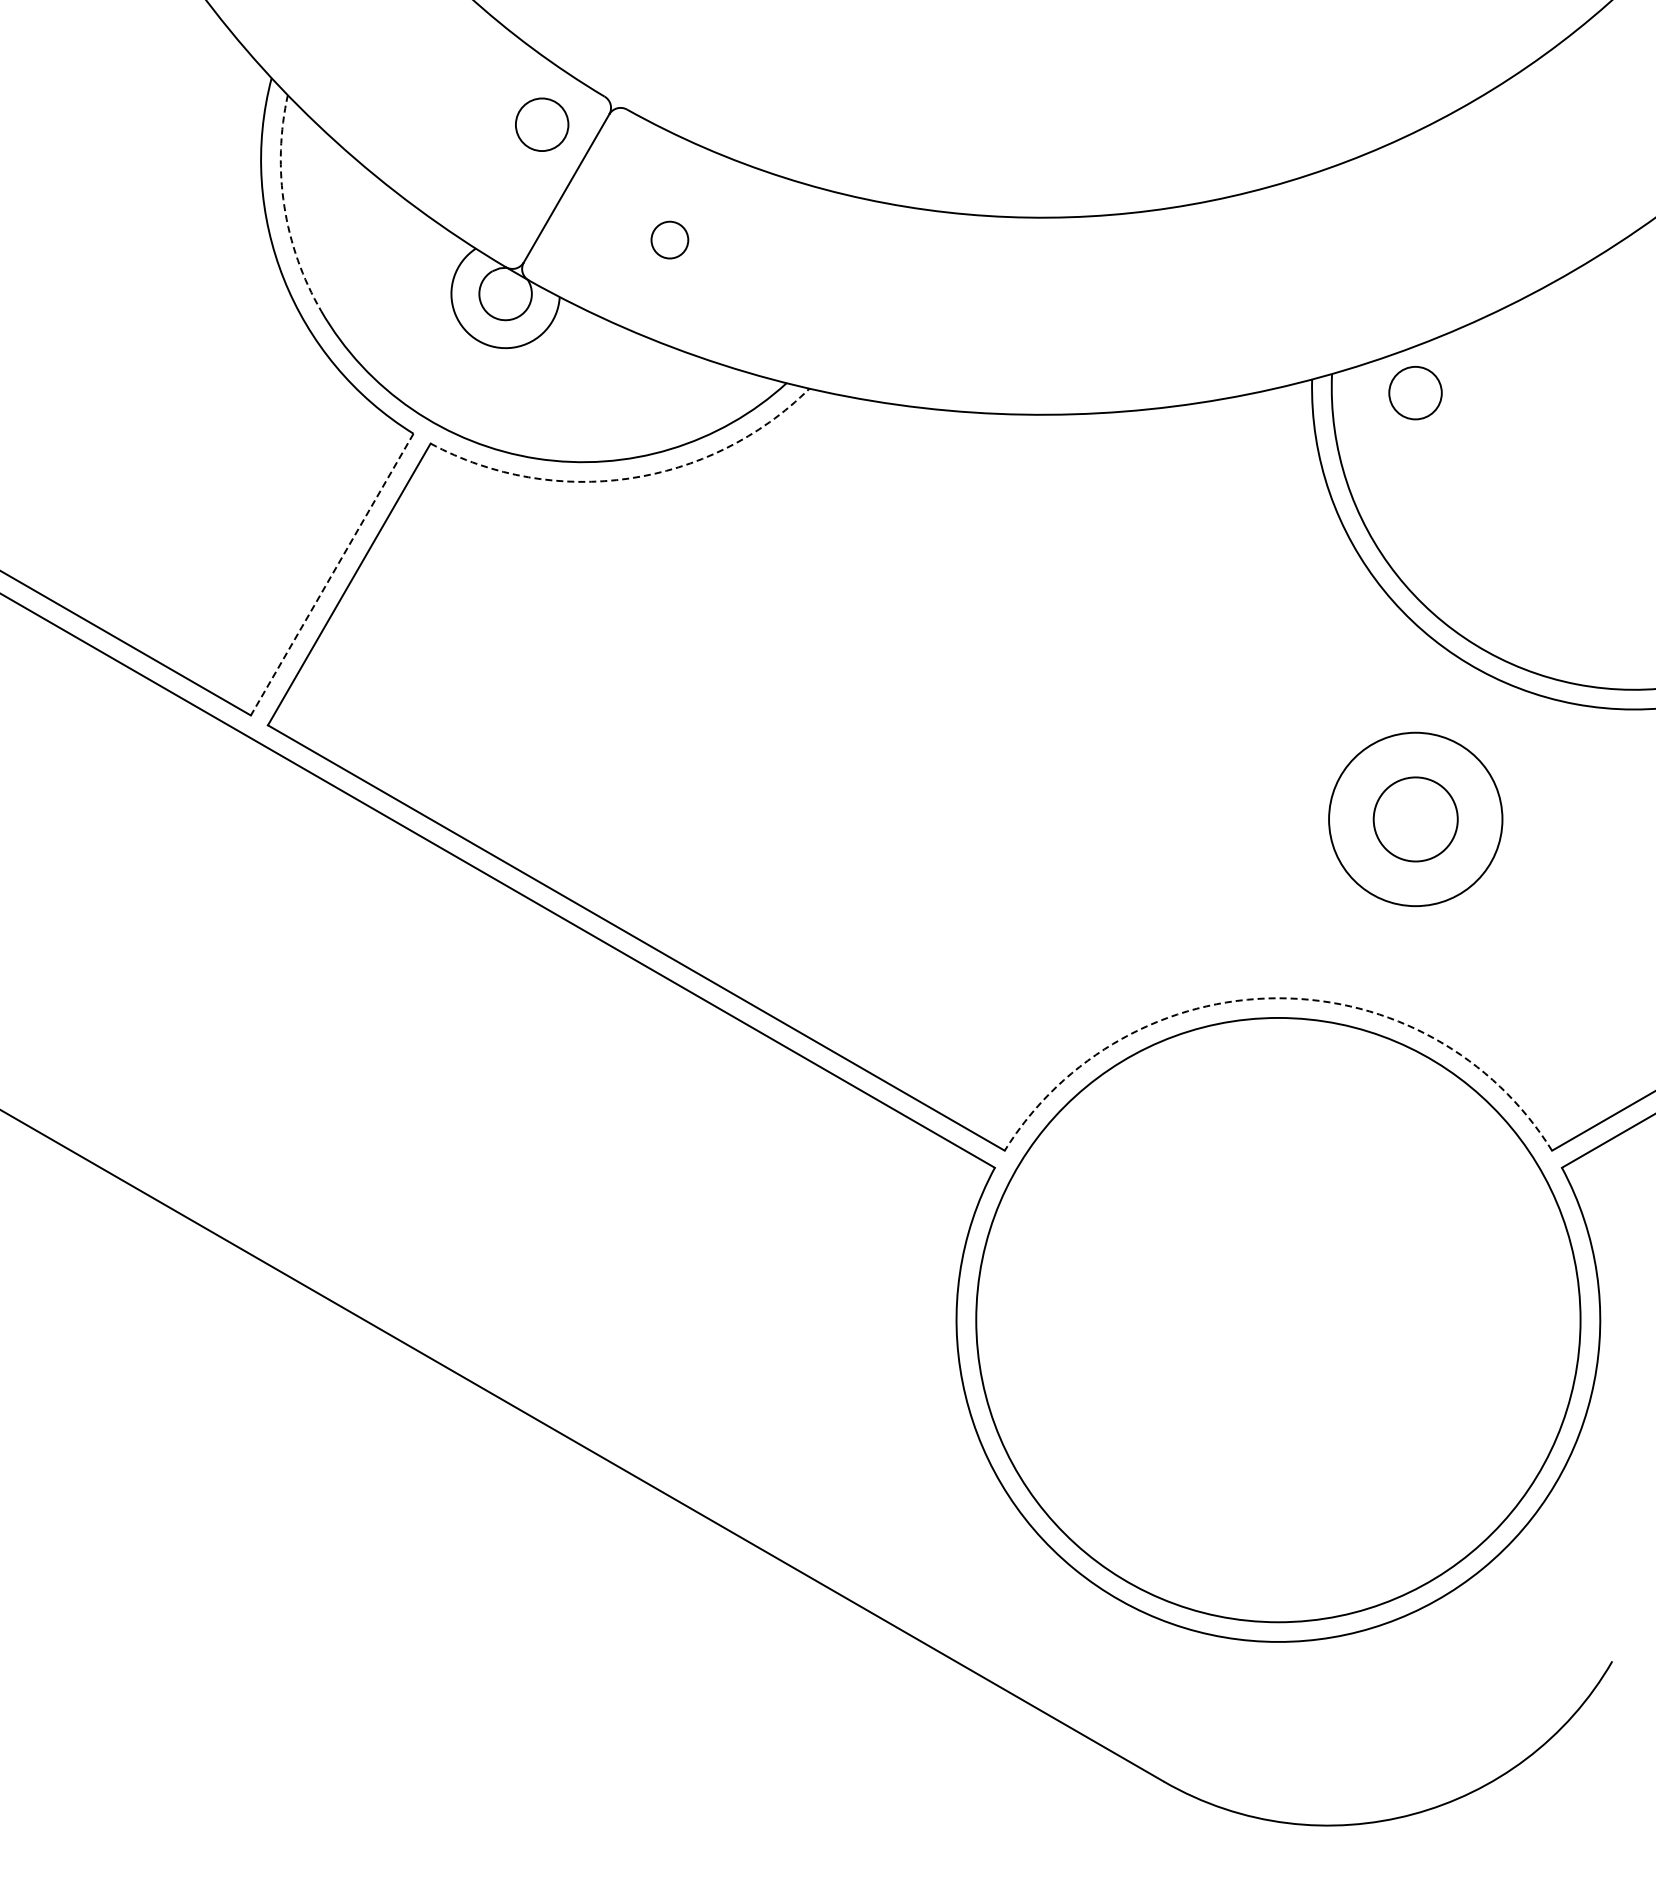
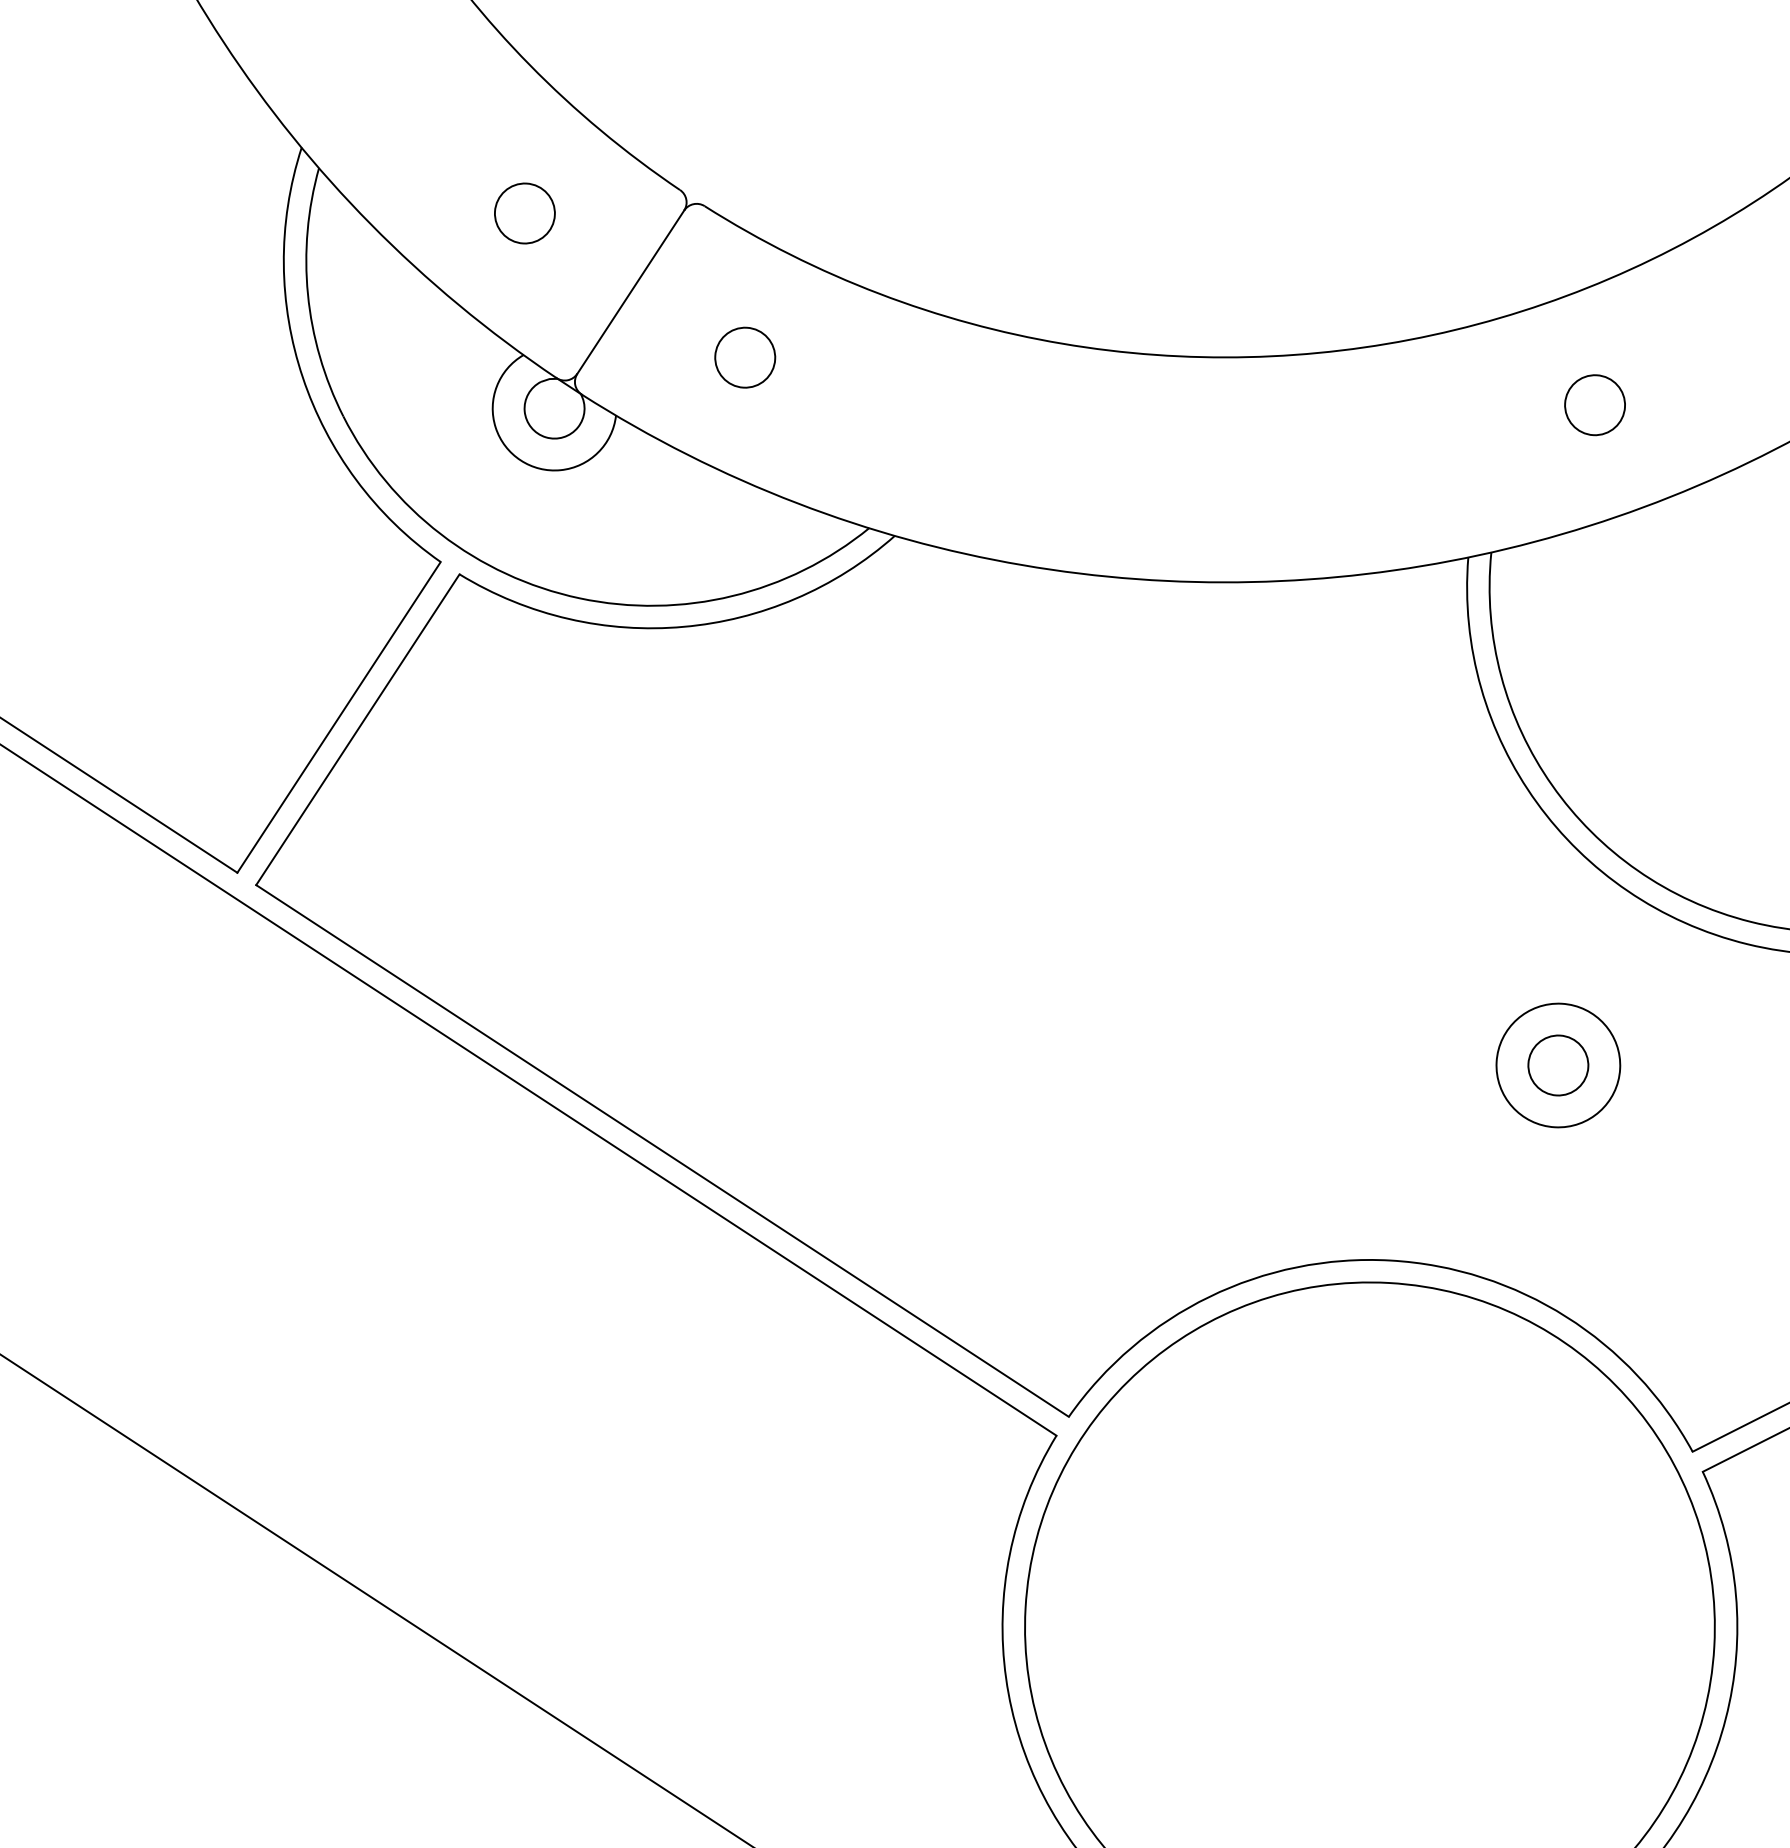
circle: (542, 124) -> (525, 213), moved
arc: (284, 206) -> (308, 294), dashed -> solid
circle: (669, 239) -> (744, 356), size x1.43
circle: (1415, 393) -> (1594, 405), moved
arc: (629, 478) -> (683, 626), dashed -> solid
line: (332, 574) -> (339, 717), dashed -> solid
circle: (1415, 819) -> (1558, 1065), size x0.62
circle: (1415, 819) -> (1558, 1065), size x0.62
arc: (1278, 998) -> (1390, 1260), dashed -> solid

